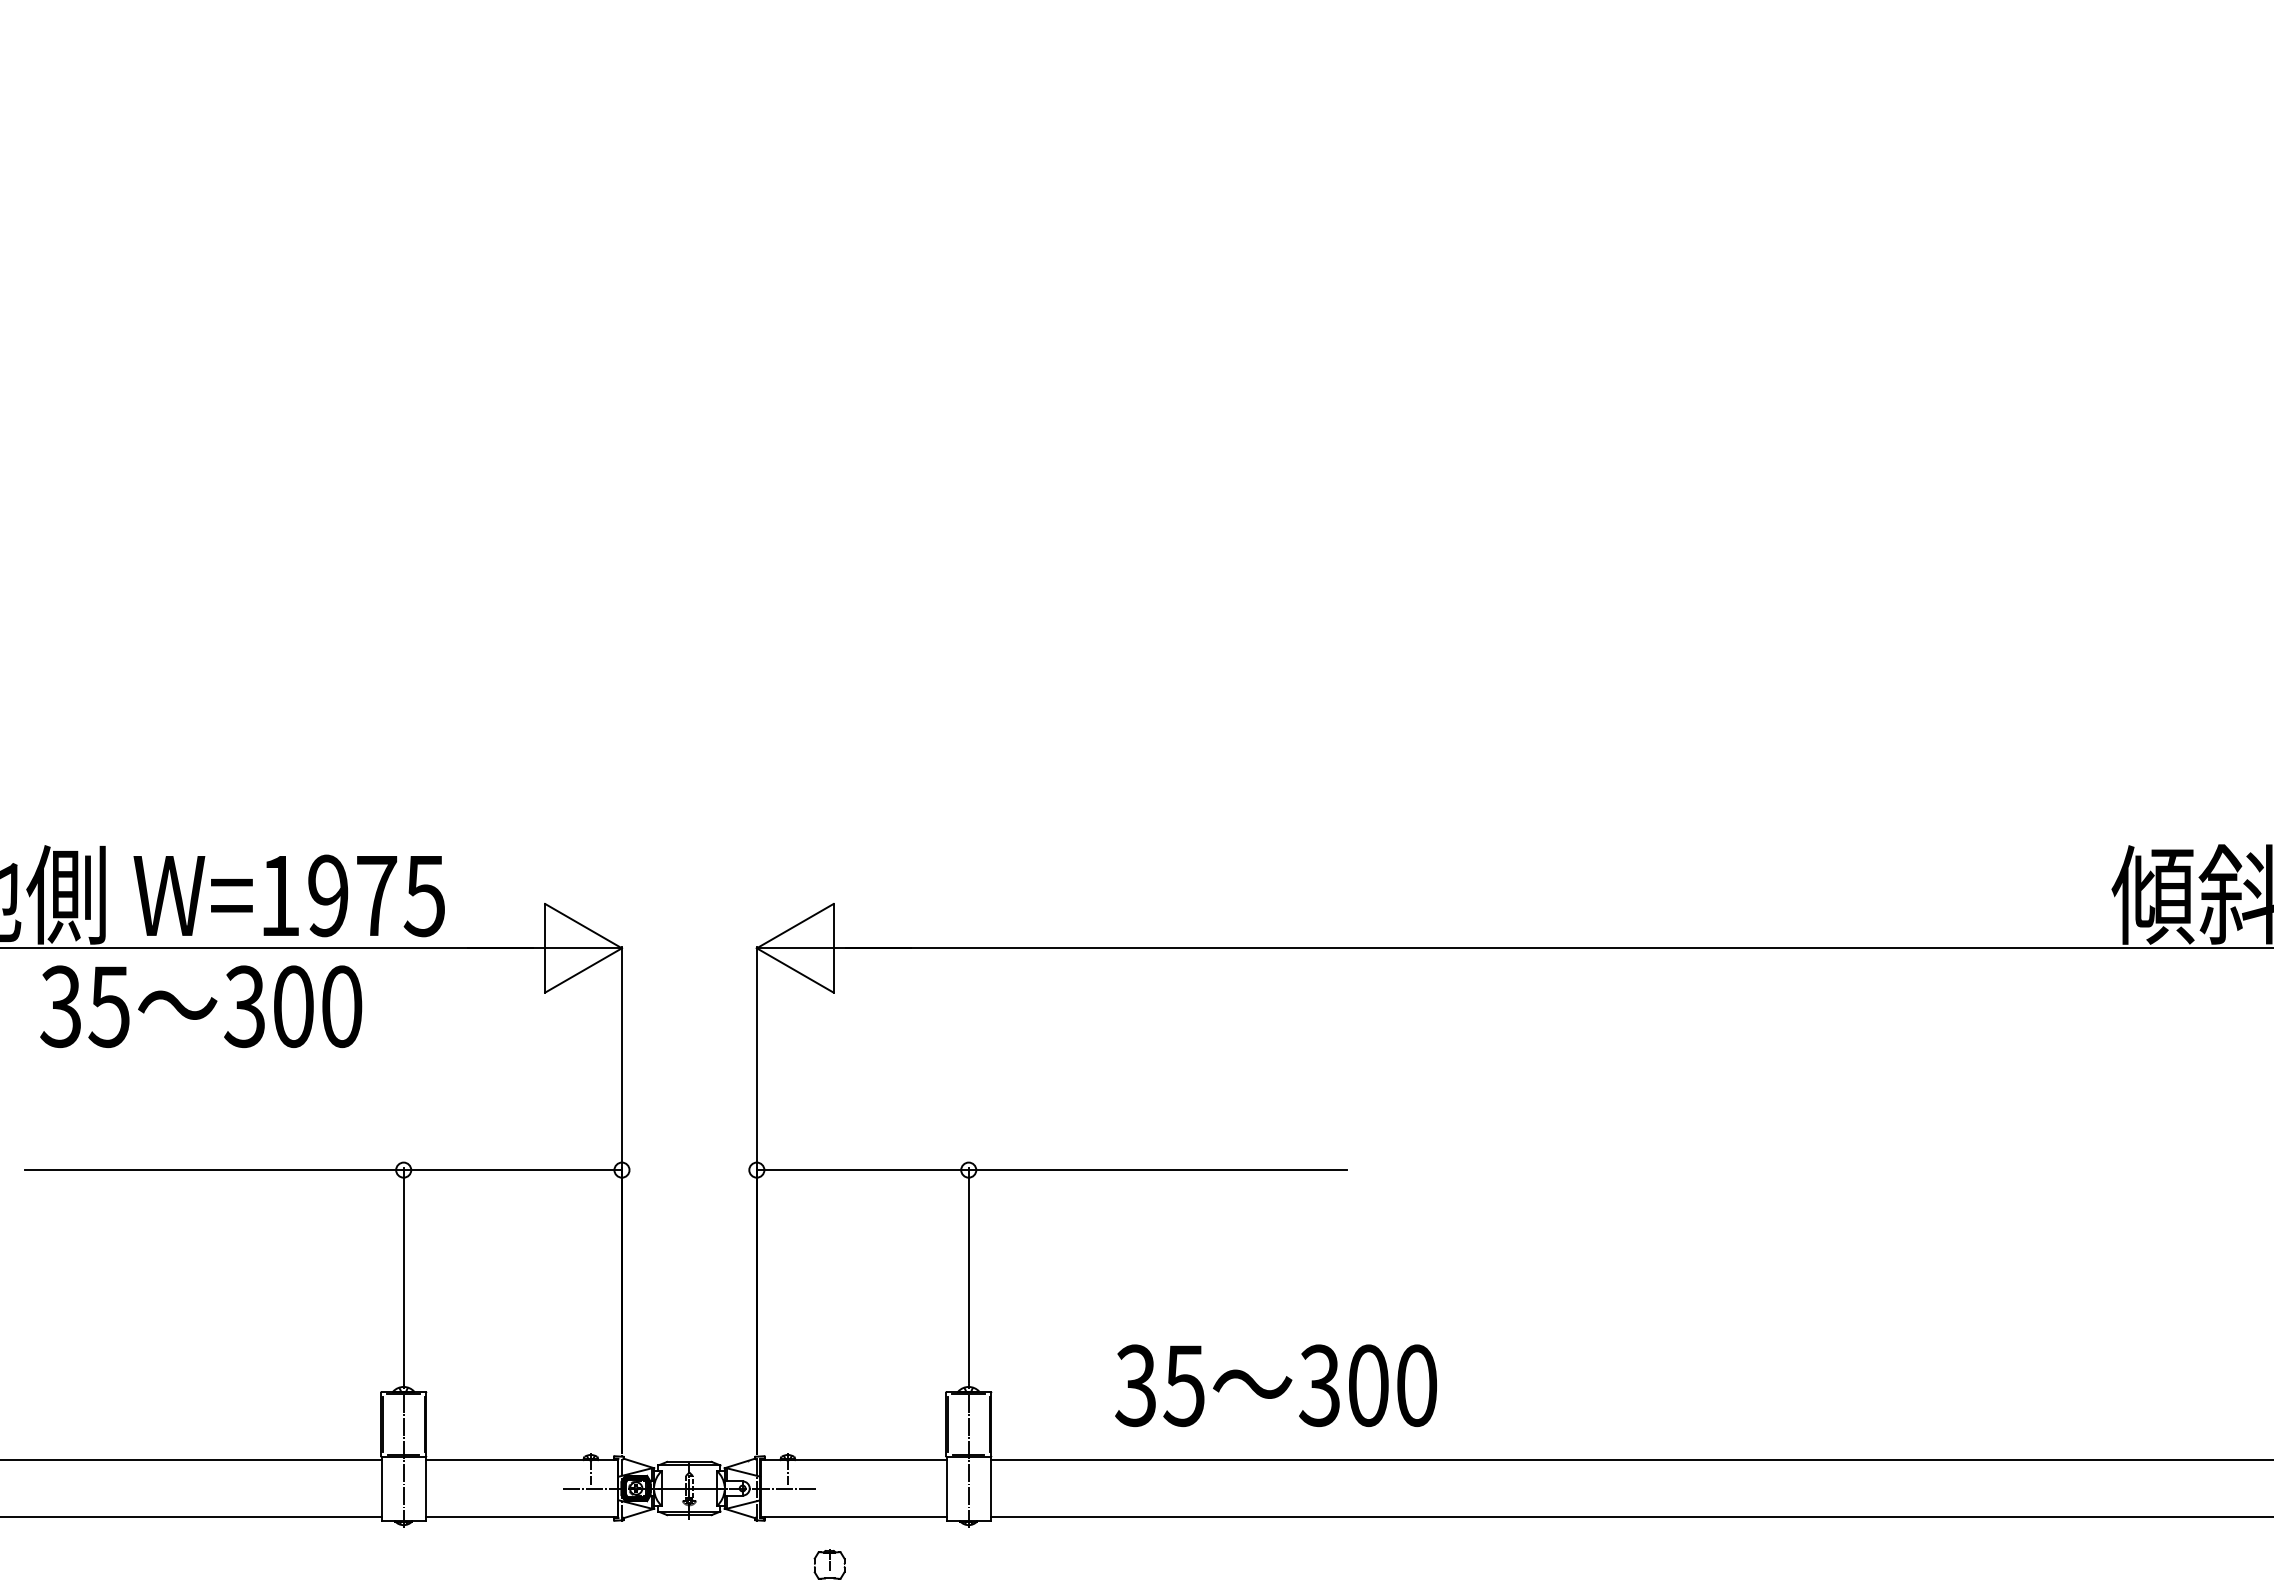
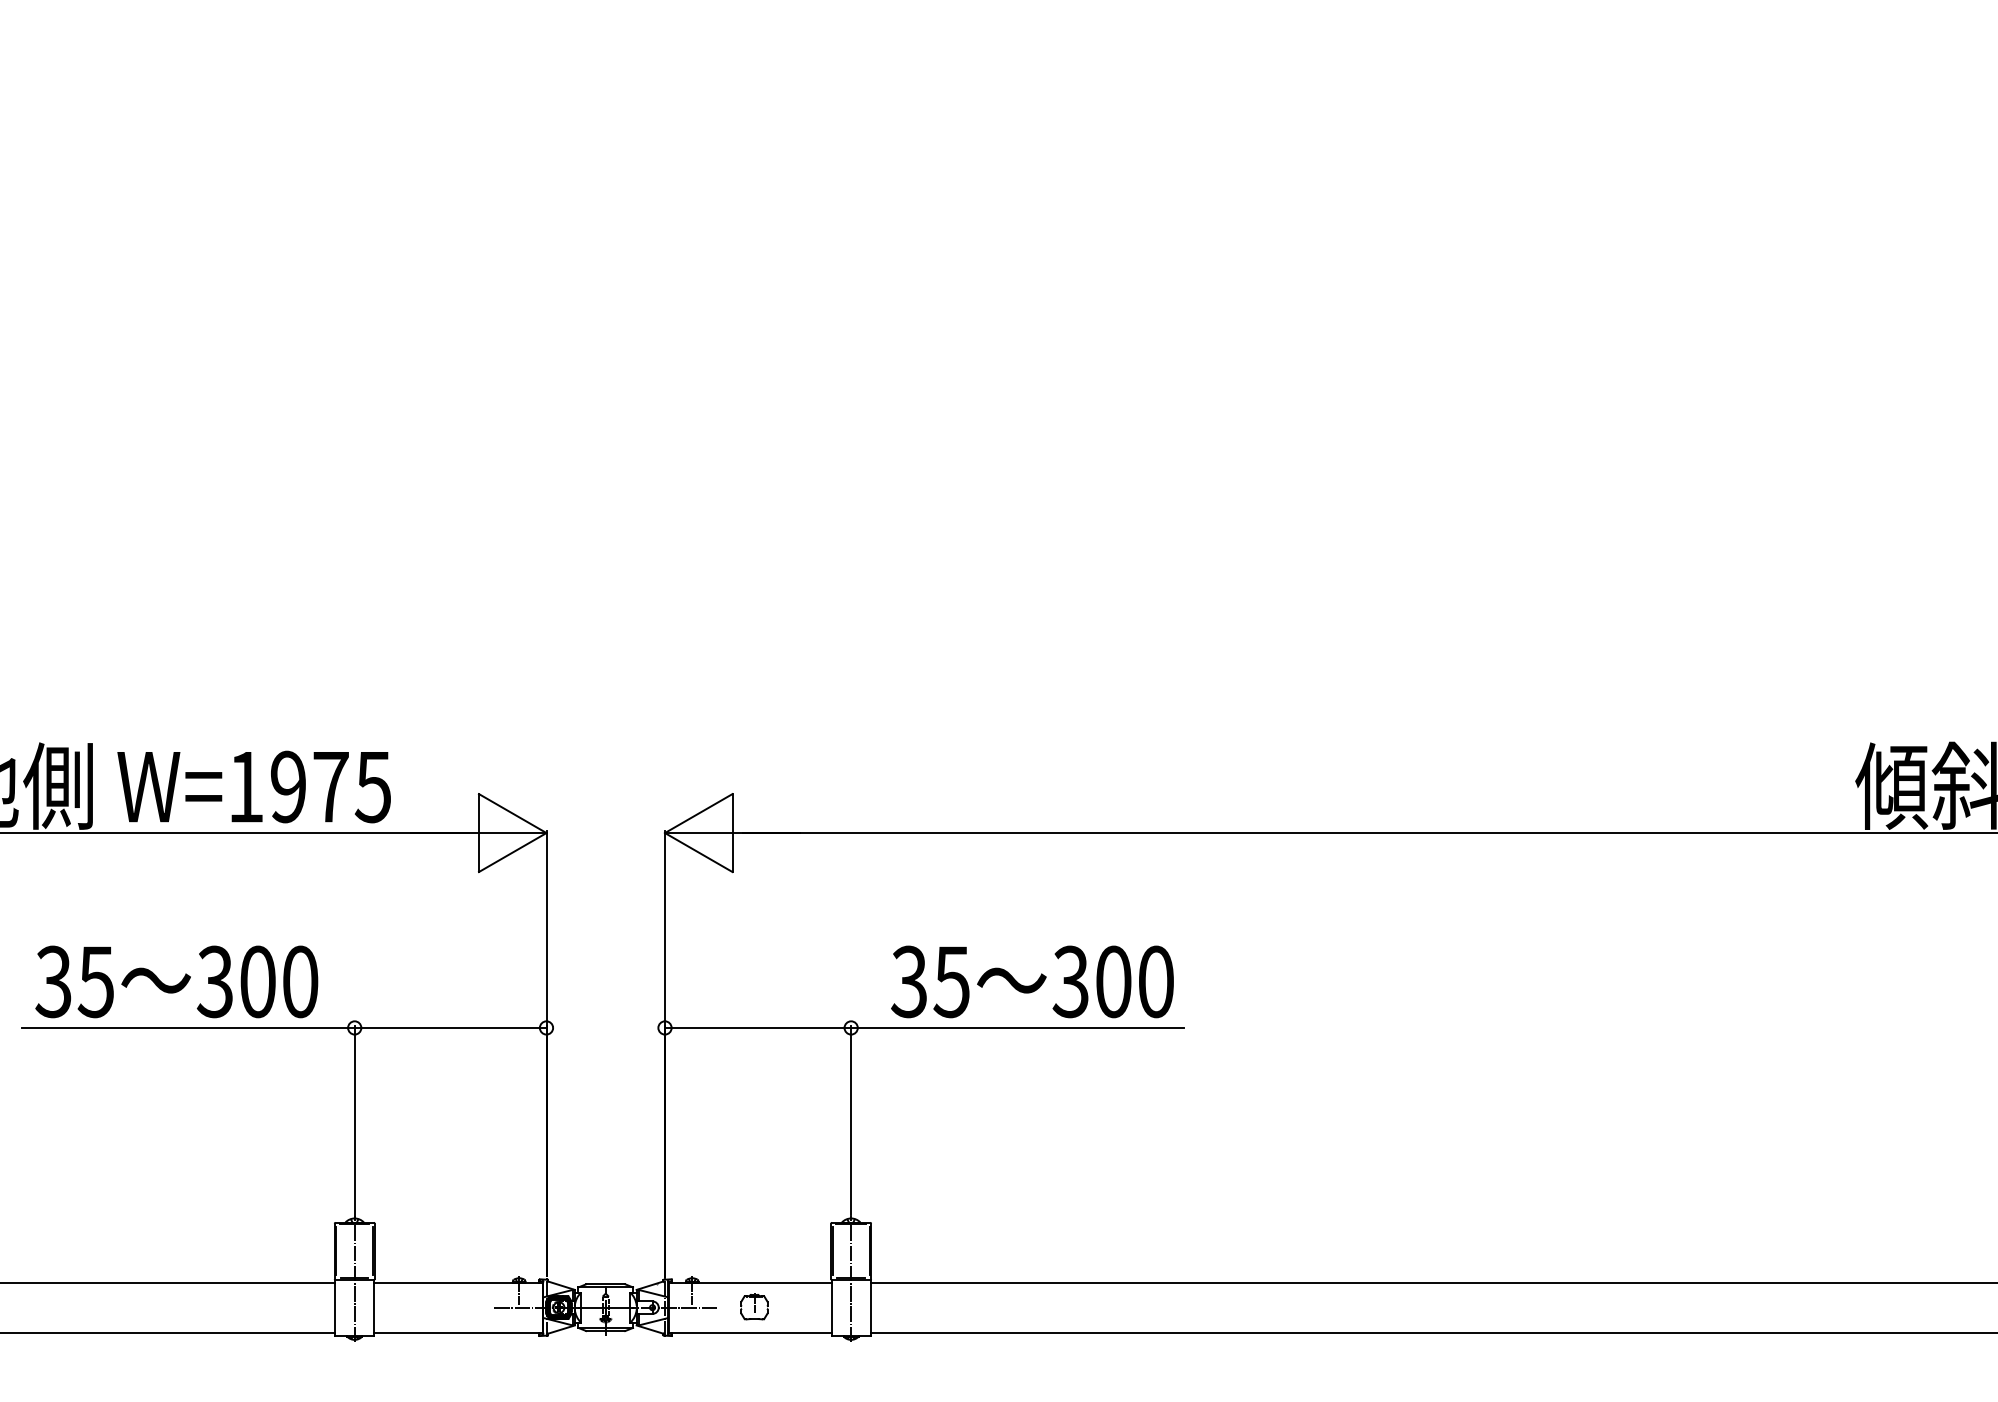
text: (201, 1006) -> (177, 981), moved
text: (1275, 1385) -> (1031, 981), moved
part: (829, 1564) -> (754, 1306), moved

